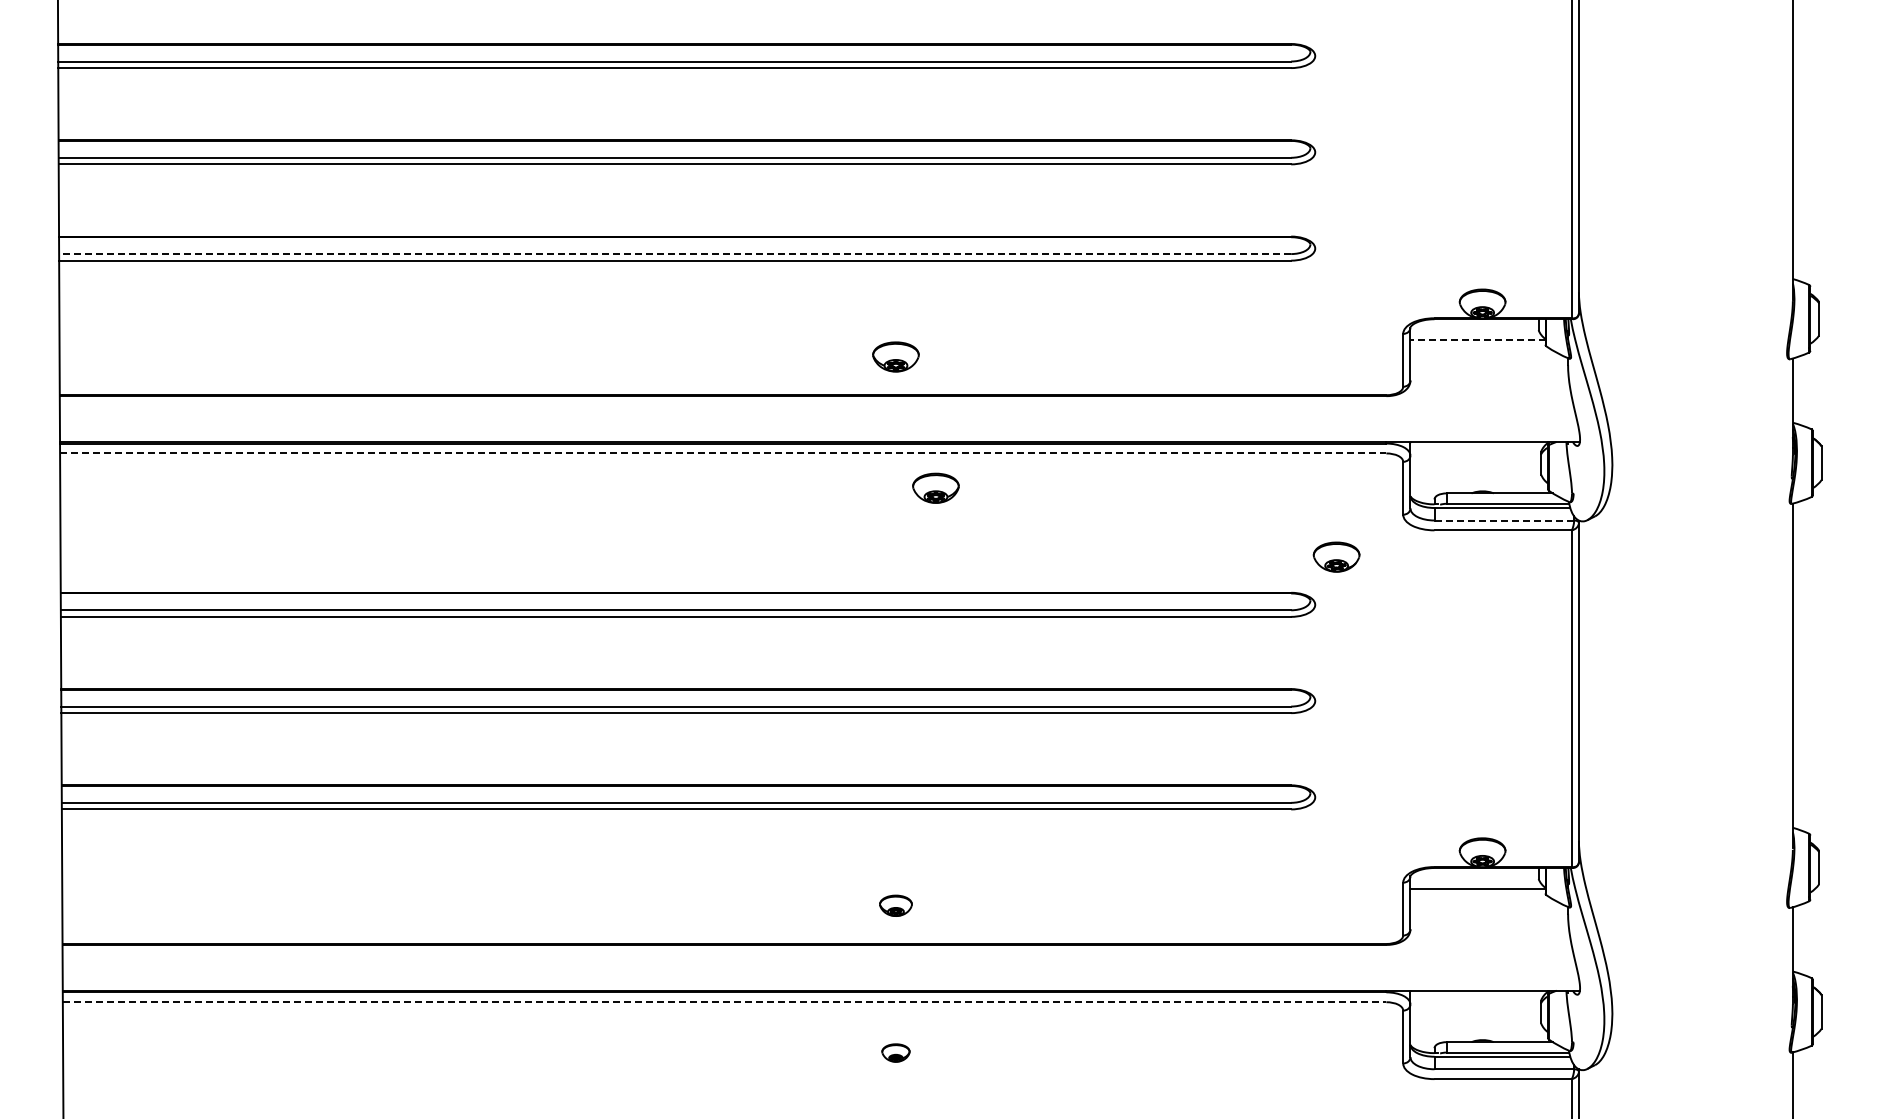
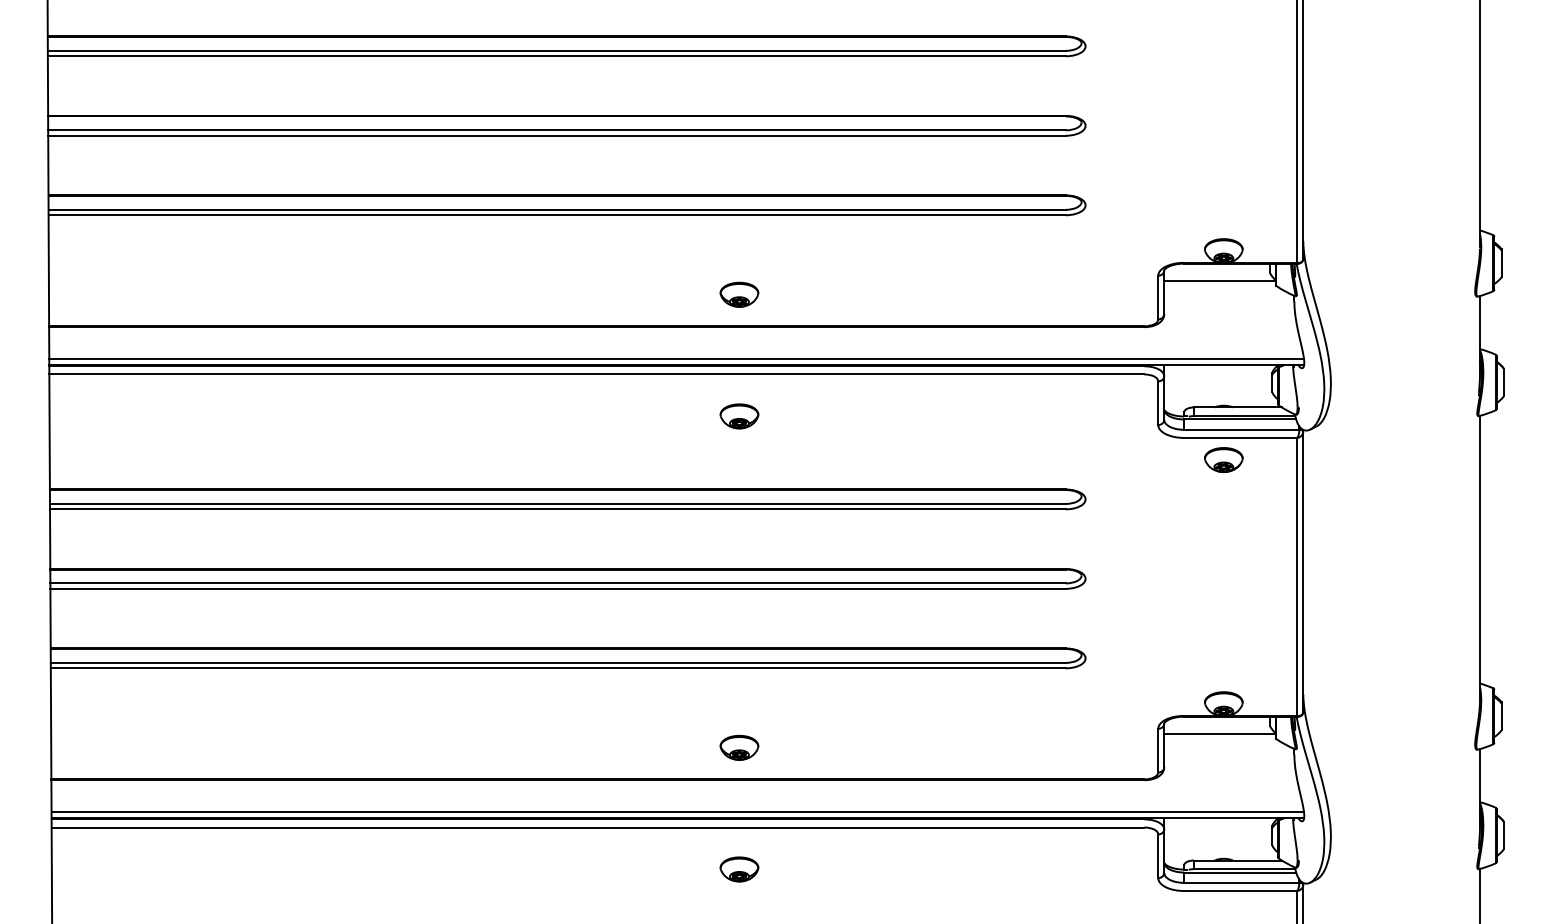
line: (674, 254) -> (556, 210), dashed -> solid
line: (1477, 339) -> (1219, 280), dashed -> solid
line: (819, 435) -> (676, 359), added
line: (723, 453) -> (597, 374), dashed -> solid
part: (935, 487) -> (739, 415), moved
line: (1504, 520) -> (1241, 429), dashed -> solid
part: (1336, 556) -> (1223, 459), moved
part: (895, 905) -> (739, 747), size x1.43
line: (820, 983) -> (677, 812), added
line: (724, 1002) -> (597, 827), dashed -> solid
part: (895, 1052) -> (739, 869), size x1.67

